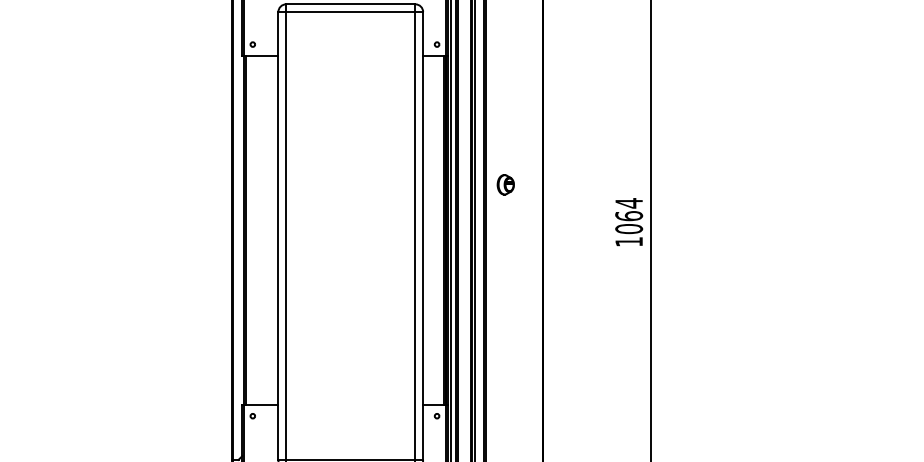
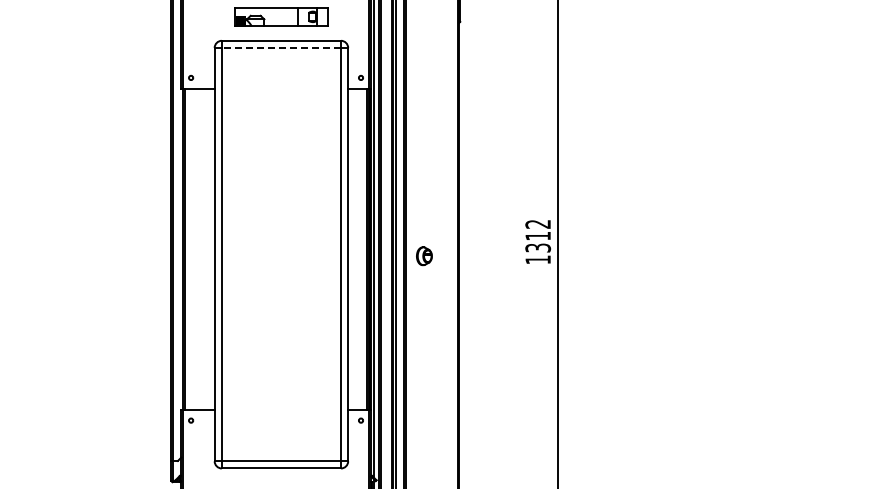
line: (350, 11) -> (281, 47), solid -> dashed
part: (505, 185) -> (424, 256), moved
text: (629, 215) -> (538, 235), 1064 -> 1312

